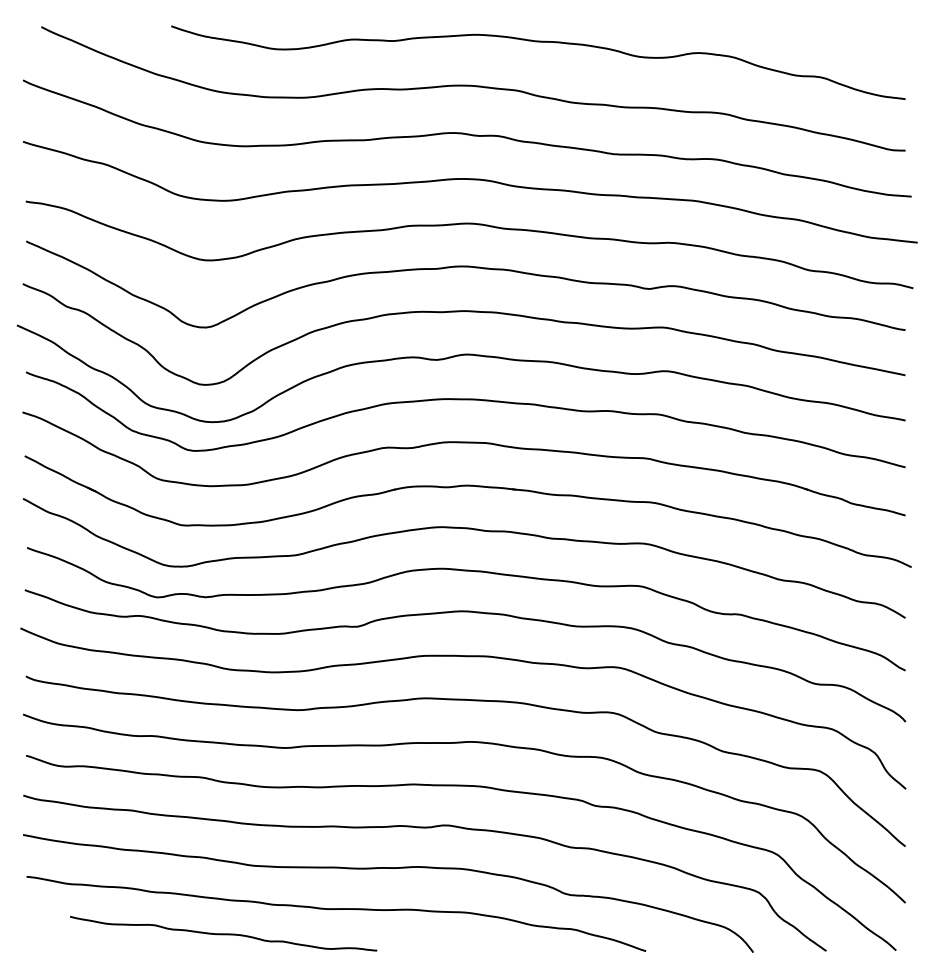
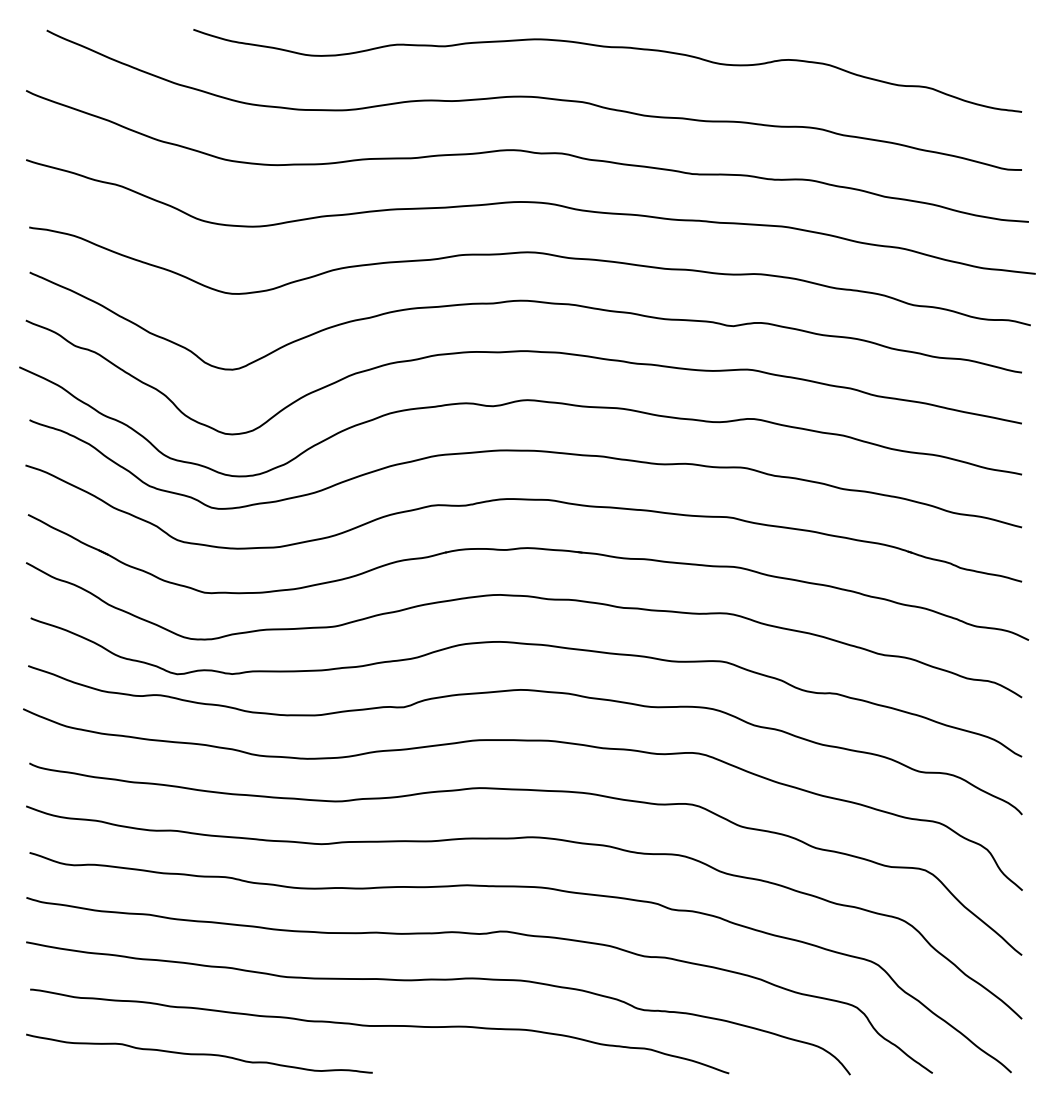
curve: (223, 933) -> (199, 1053), moved

